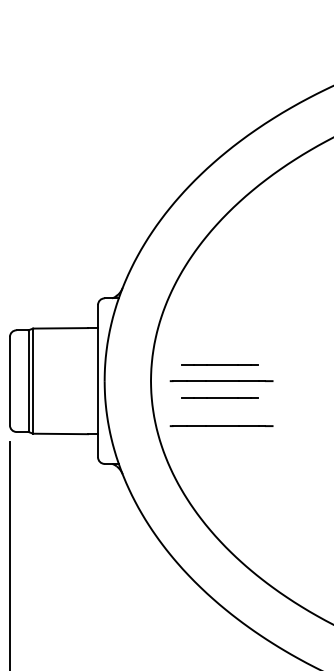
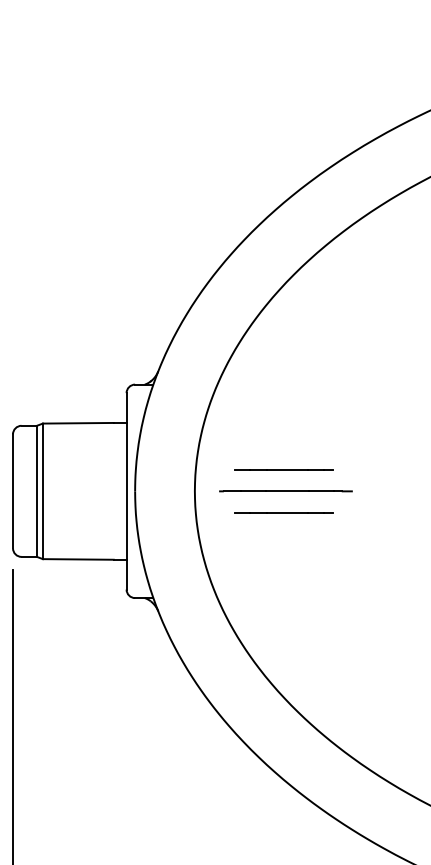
line: (221, 426) -> (285, 549), removed

